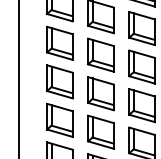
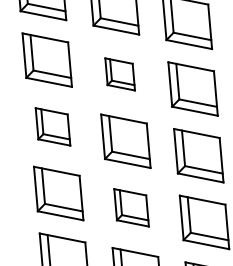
part: (100, 54) -> (119, 73), size x0.6
part: (59, 81) -> (52, 126), size x0.7
part: (100, 131) -> (130, 206), size x0.7

